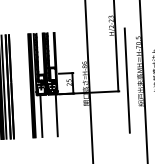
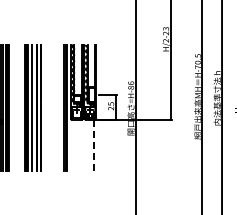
line: (127, 80) -> (182, 106), removed
line: (41, 115) -> (75, 144), removed
line: (57, 115) -> (94, 145), solid -> dashed

